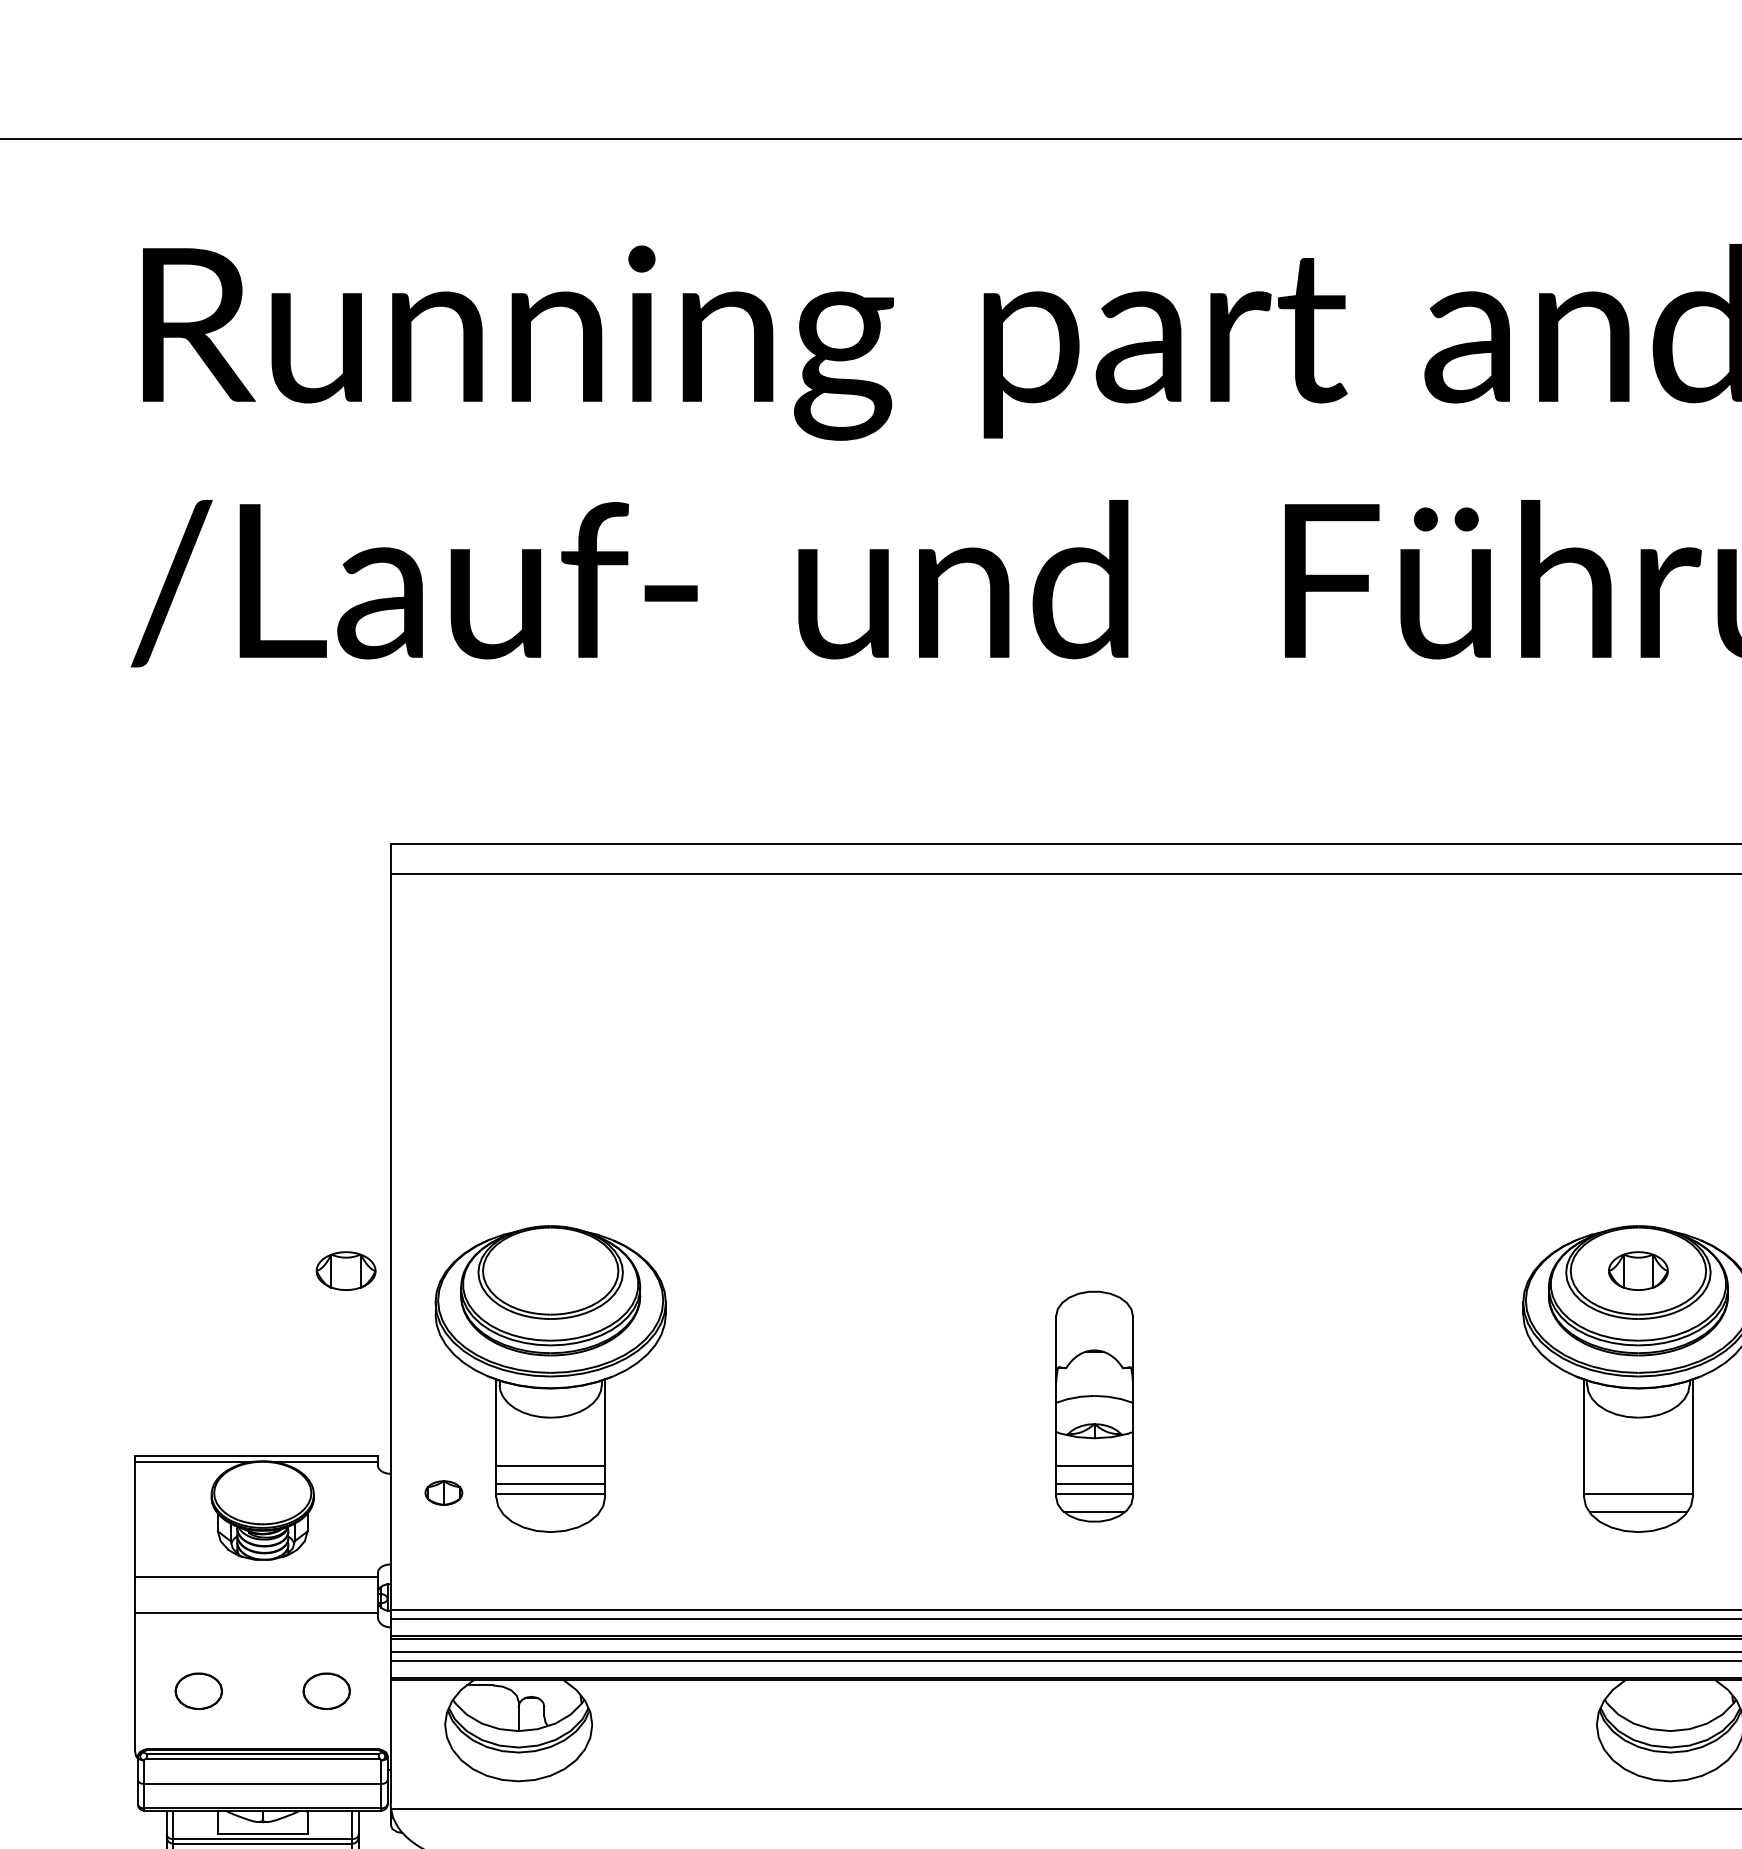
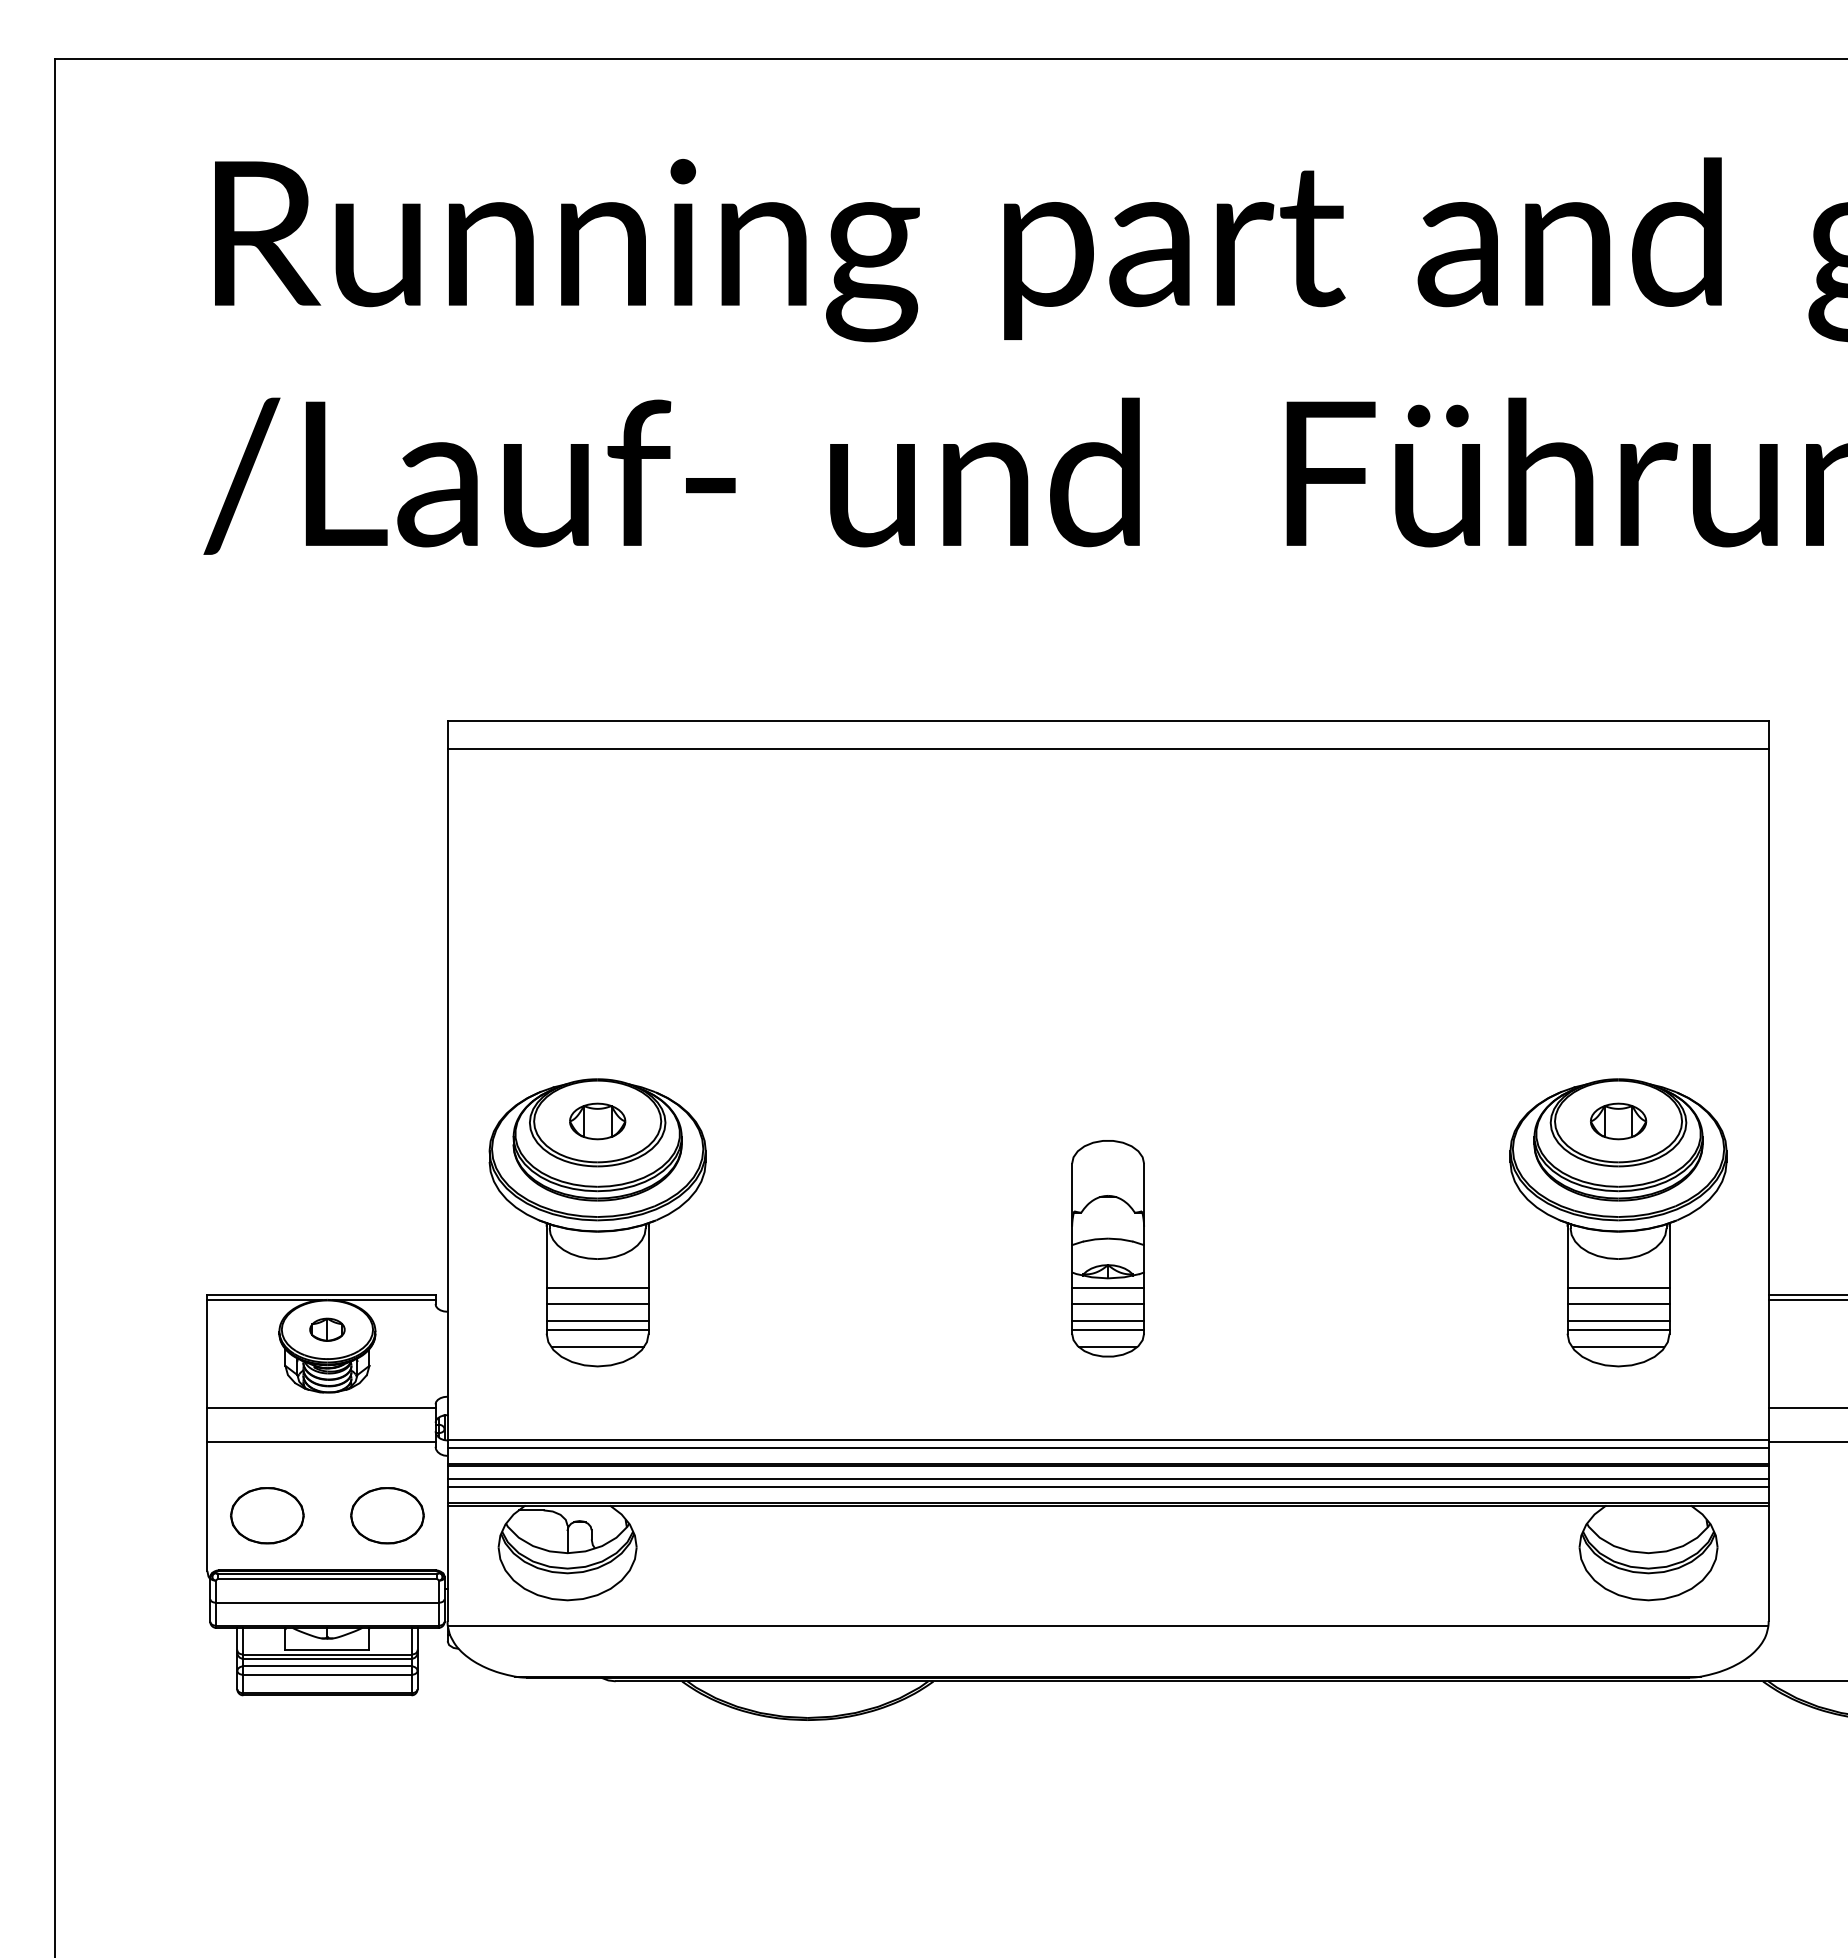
part: (345, 1271) -> (597, 1121), moved
line: (550, 1449) -> (597, 1288), added
line: (1094, 1449) -> (1108, 1288), added
line: (1638, 1449) -> (1618, 1288), added
line: (1638, 1465) -> (1618, 1303), added
line: (1638, 1483) -> (1618, 1320), added
part: (443, 1492) -> (327, 1329), moved
line: (550, 1511) -> (597, 1347), added
part: (198, 1690) -> (267, 1515), size x1.67
part: (326, 1690) -> (387, 1515), size x1.67

